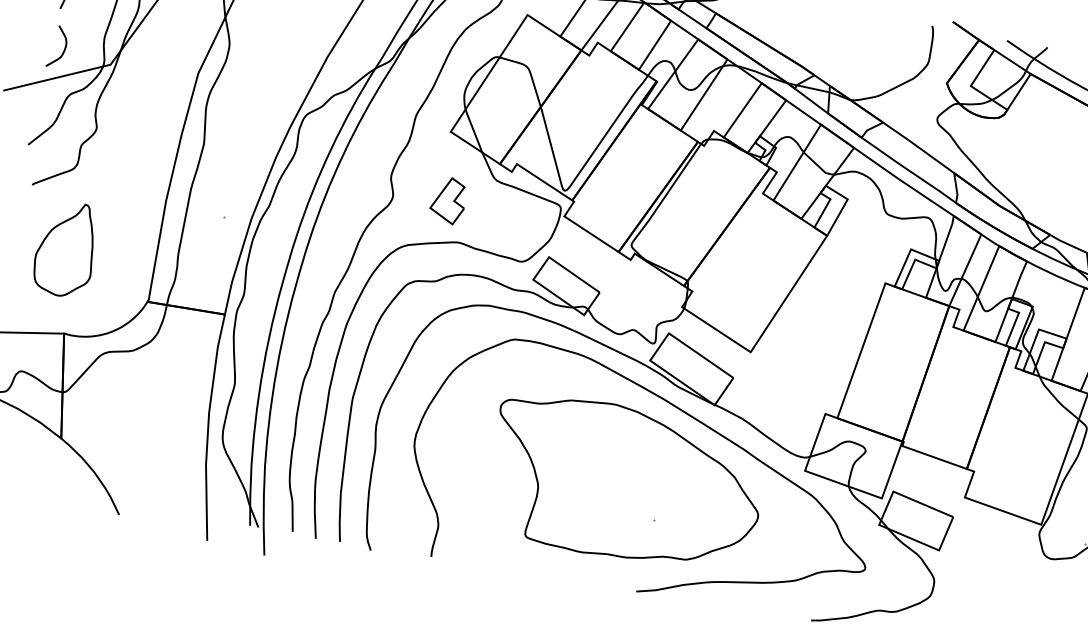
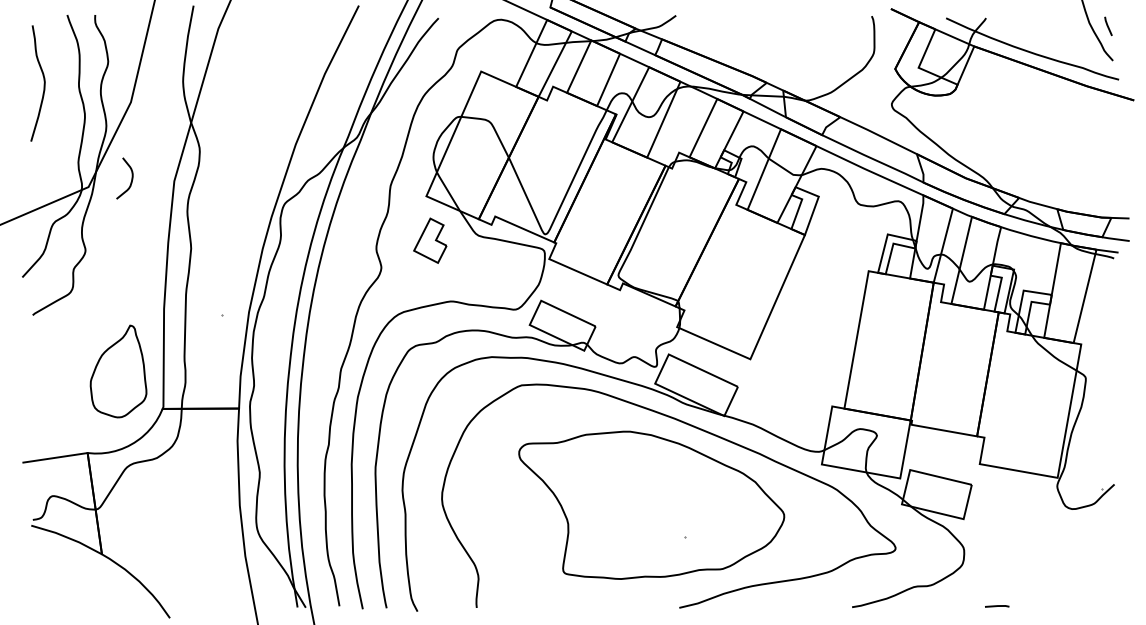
curve: (64, 47) -> (131, 178), moved
part: (448, 200) -> (430, 240), moved
part: (65, 249) -> (118, 371), moved

